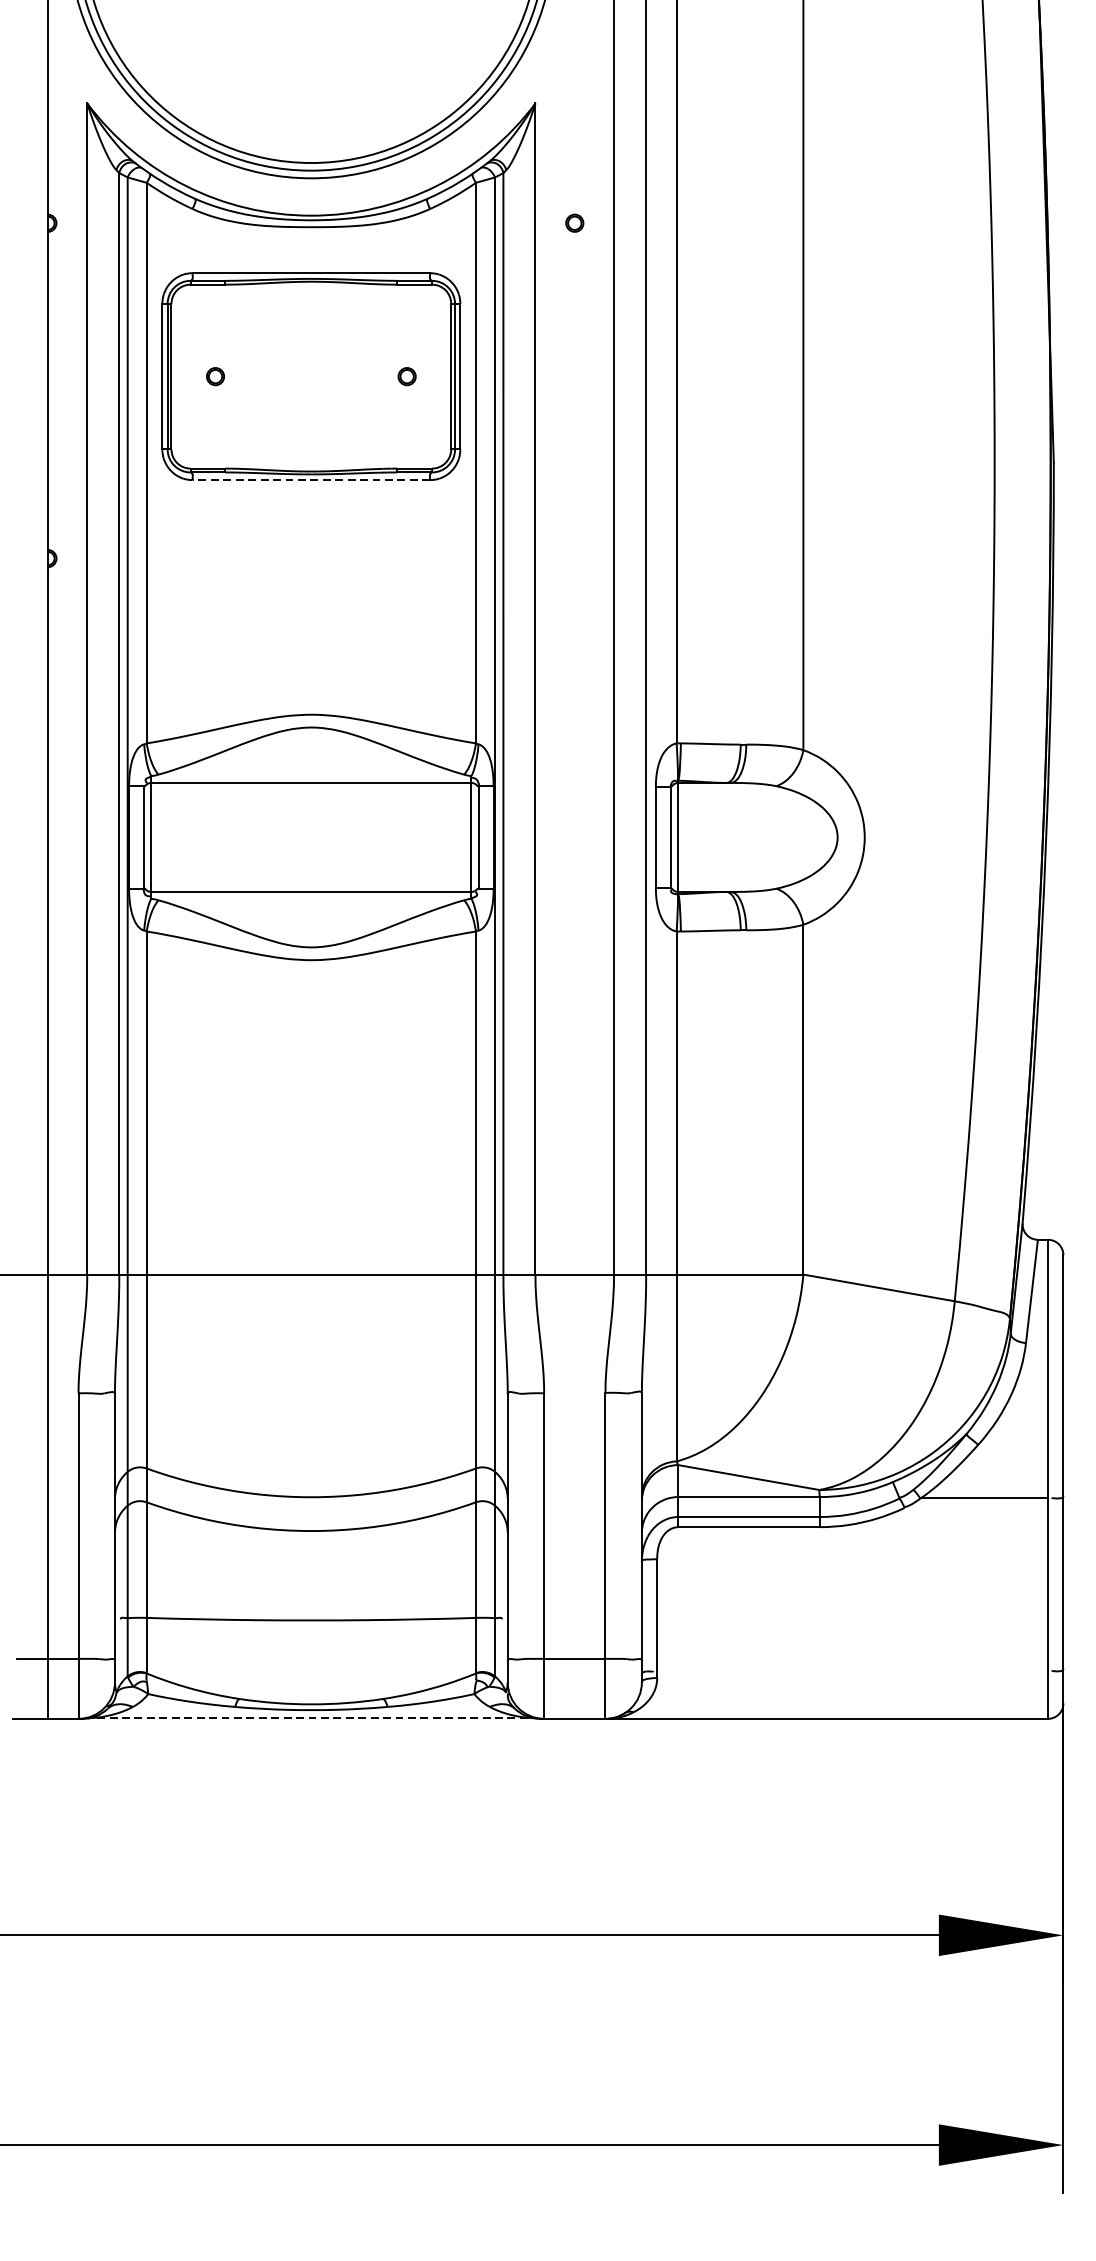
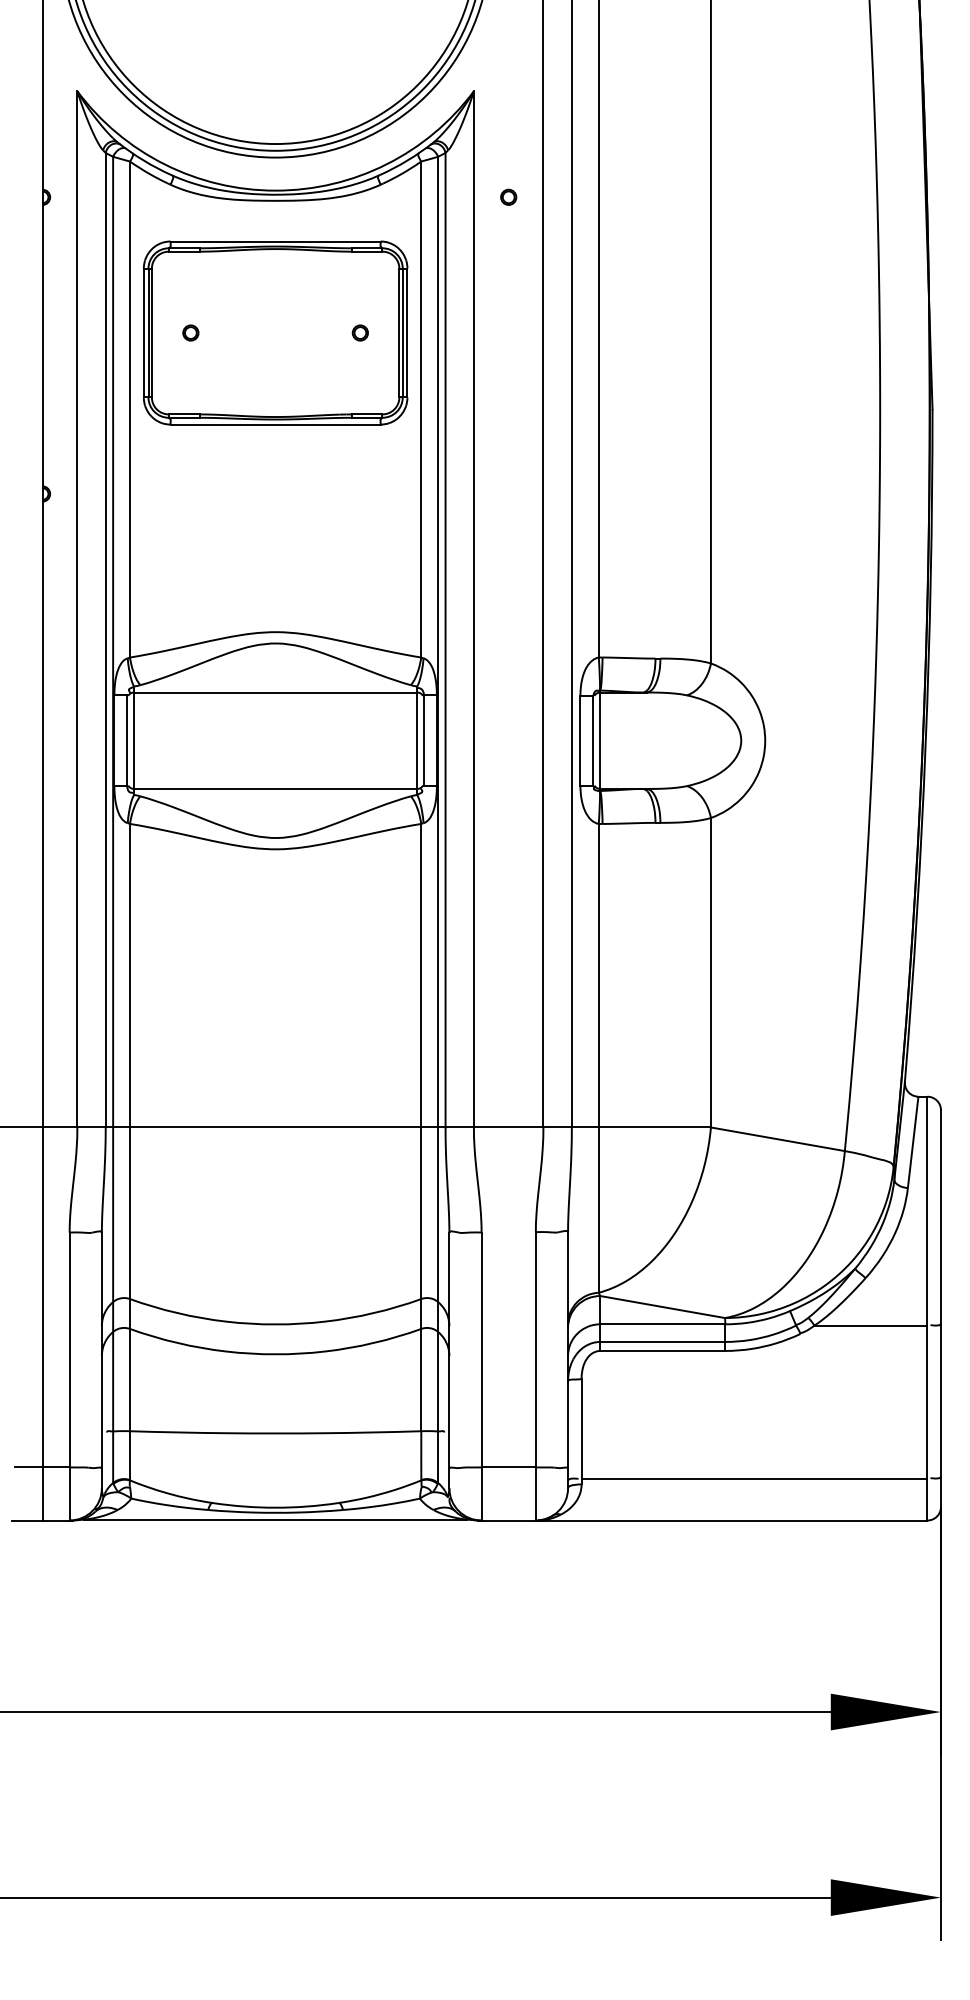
line: (311, 480) -> (275, 424), dashed -> solid
line: (852, 1671) -> (754, 1478), added
line: (311, 1717) -> (275, 1519), dashed -> solid

